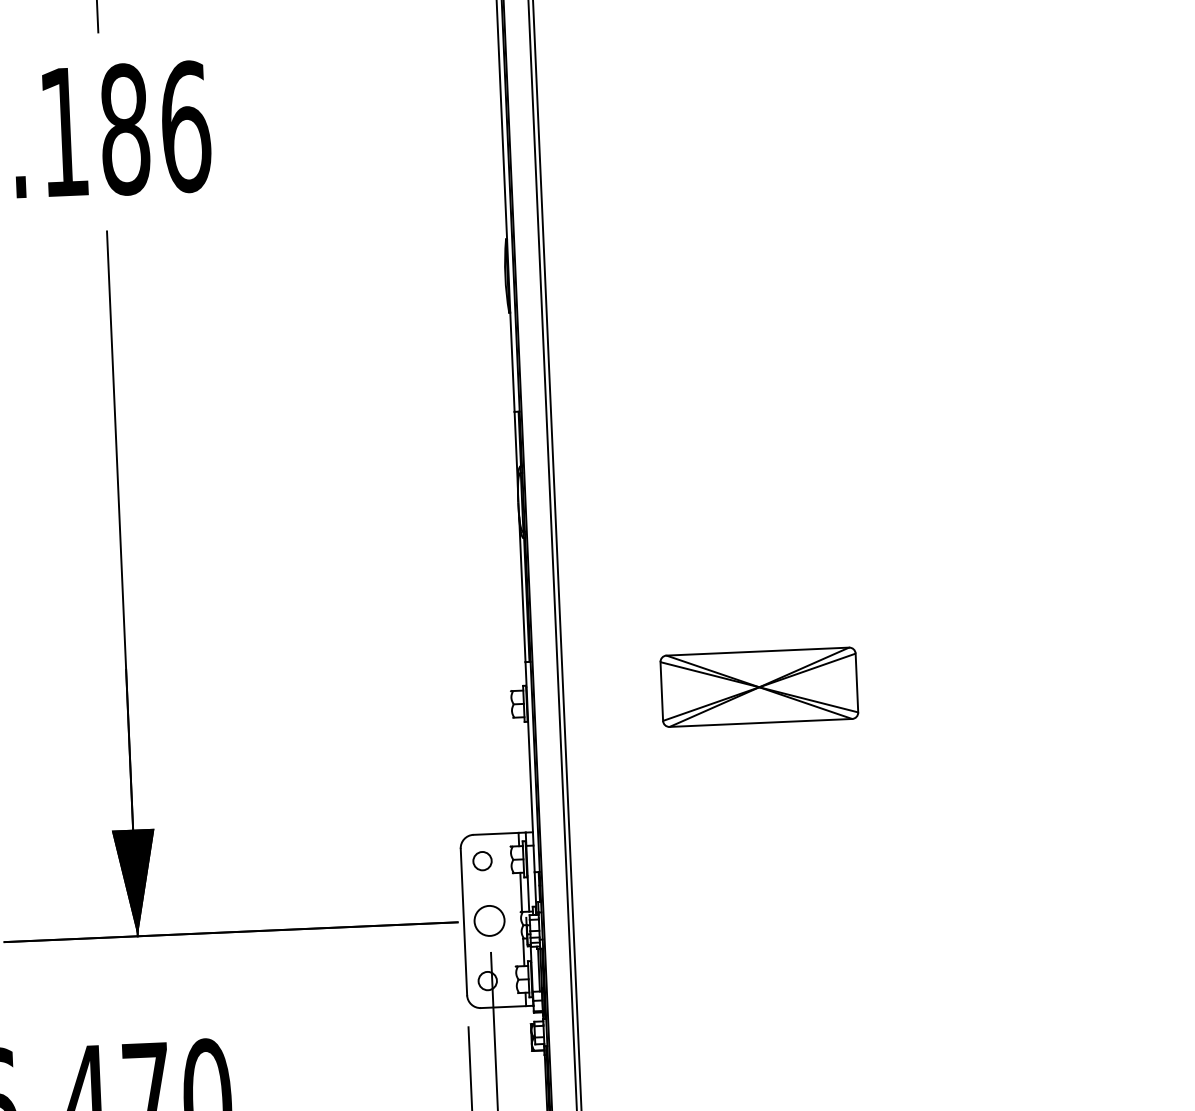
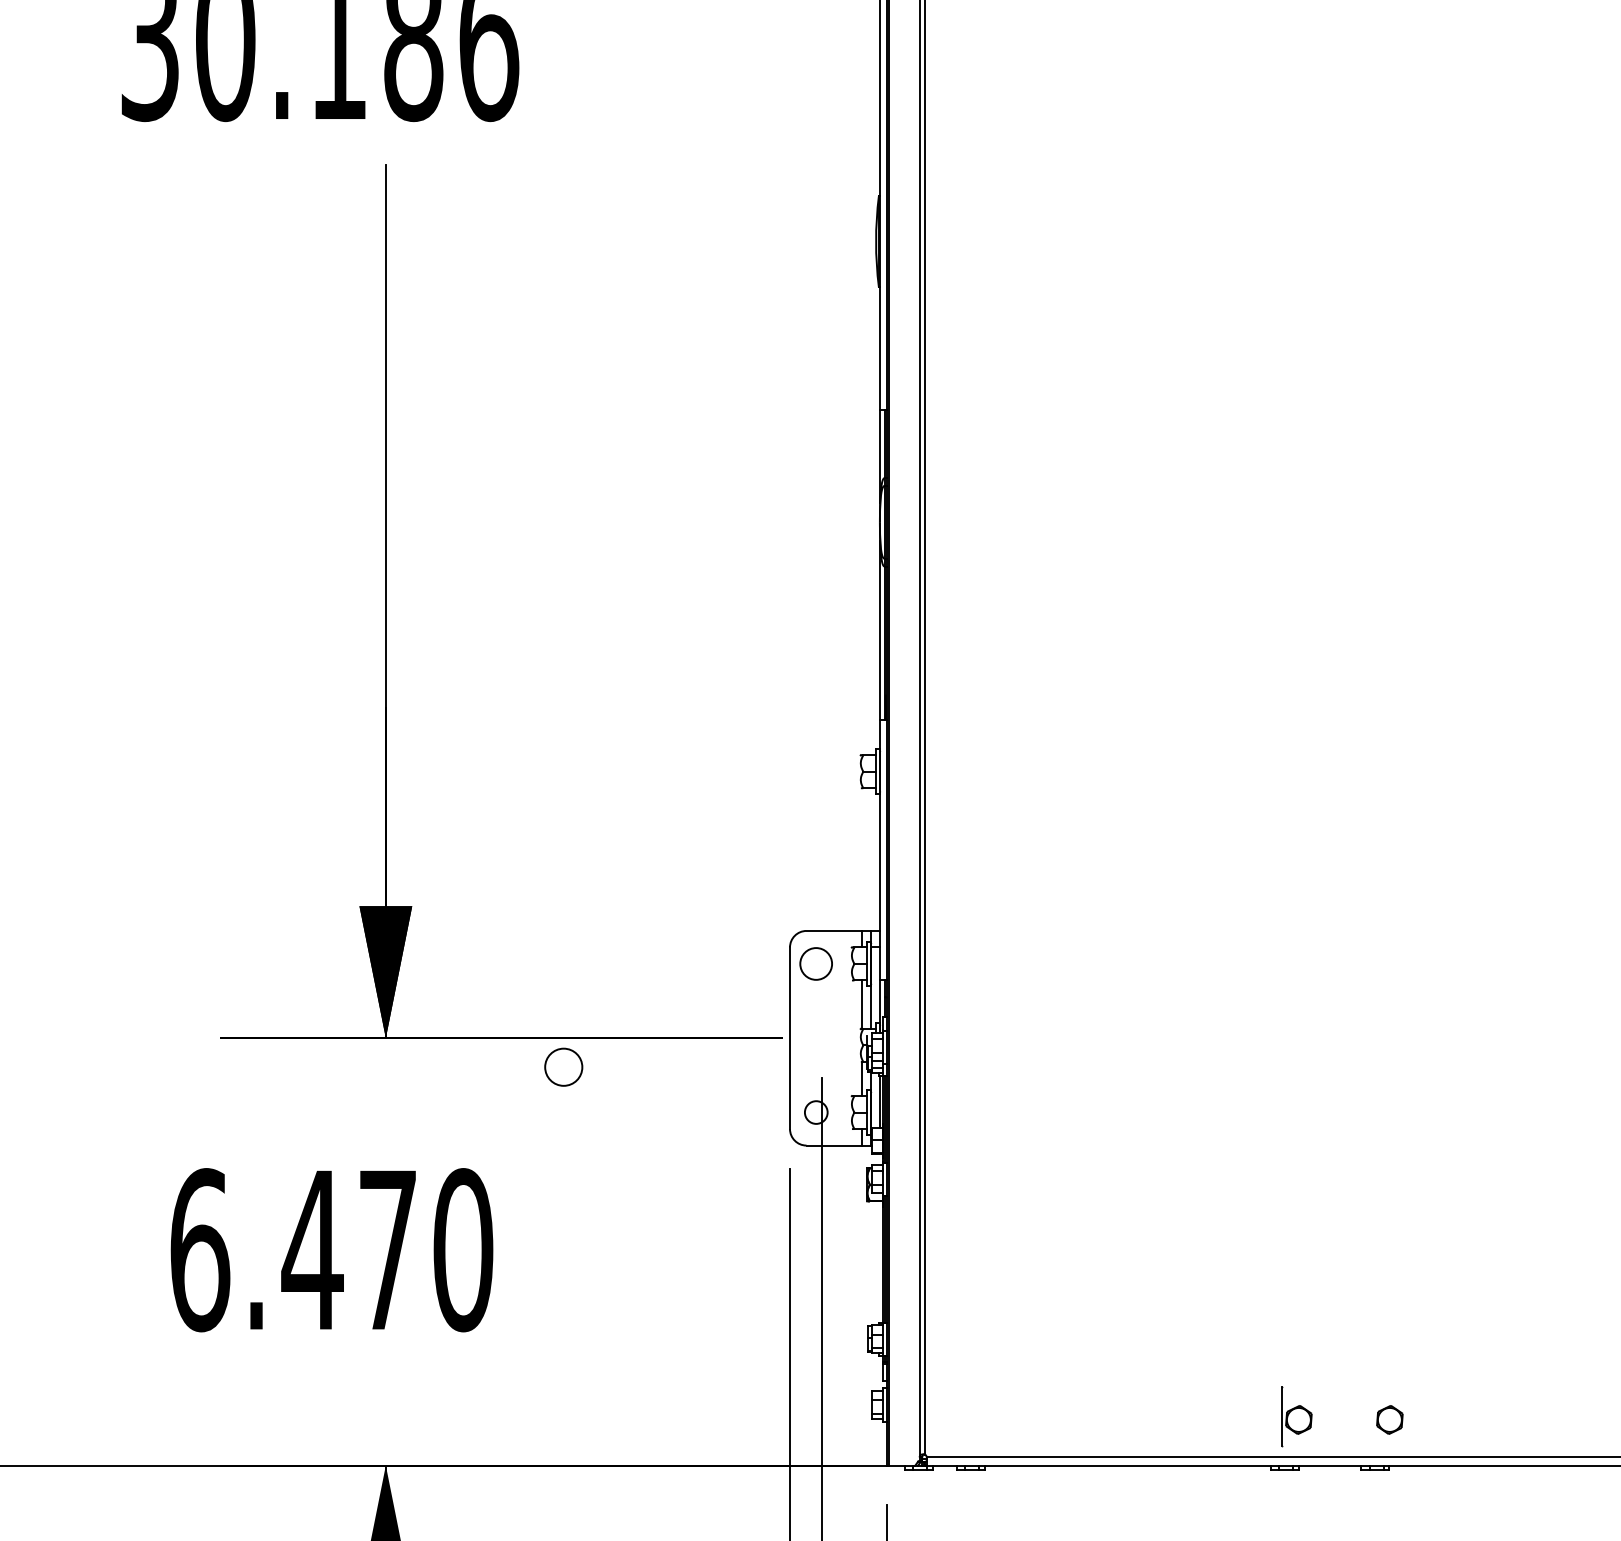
part: (758, 687) -> (1167, 763), removed
circle: (482, 860) -> (816, 963), size x1.4
circle: (489, 920) -> (563, 1066), moved

